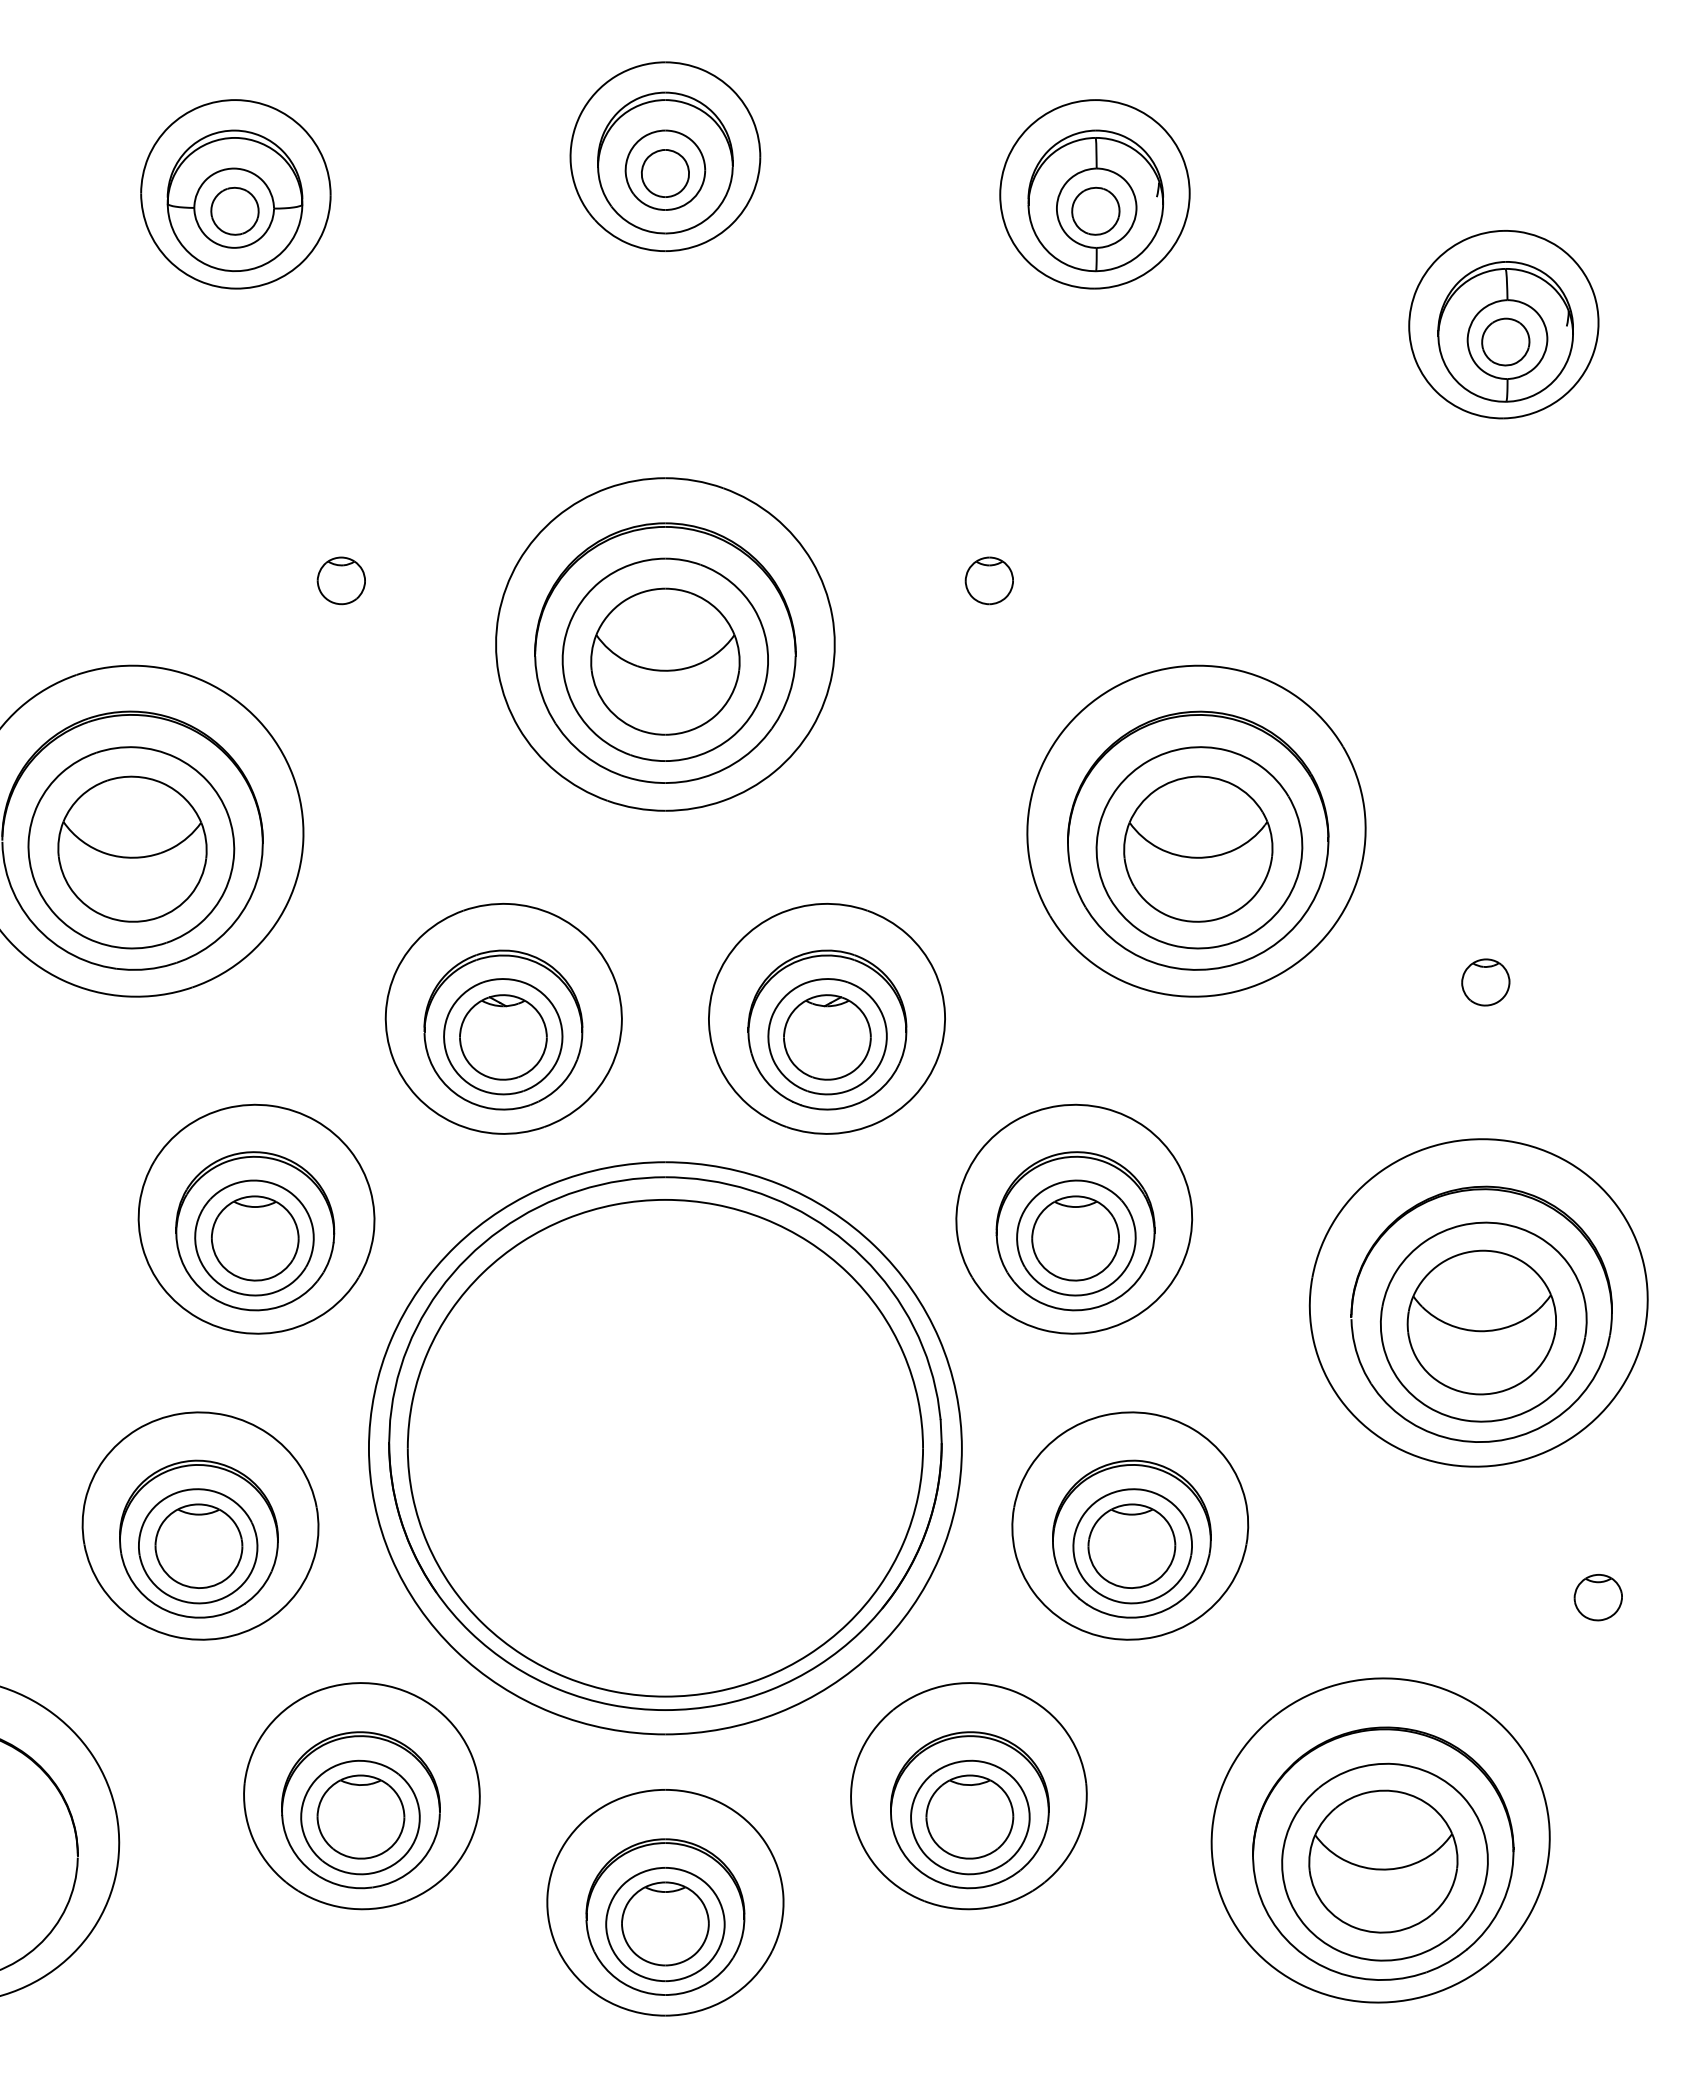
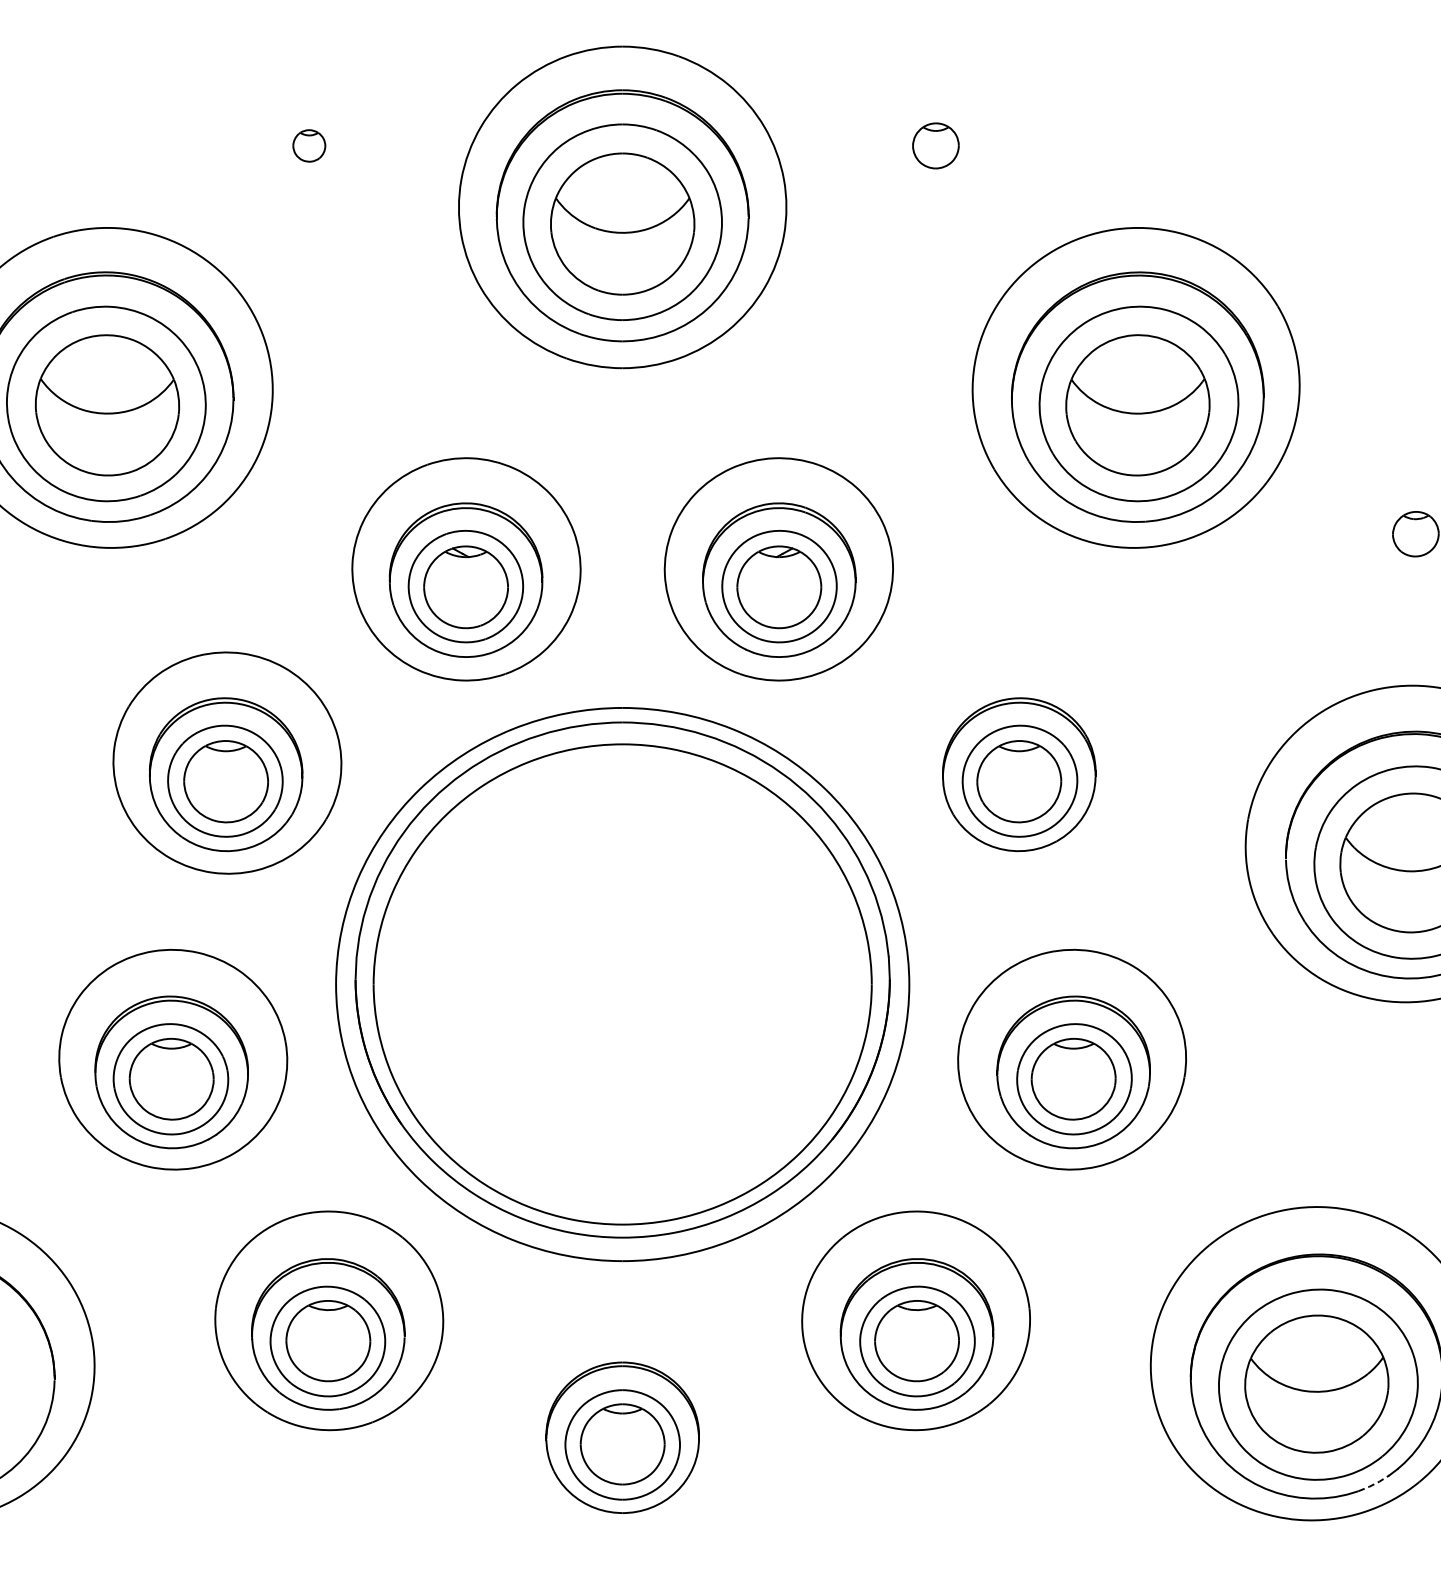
part: (340, 580) -> (308, 145), size x0.7
part: (1074, 1218) -> (1018, 762), removed
part: (665, 1902) -> (622, 1423), removed
line: (1443, 1964) -> (1374, 1483), solid -> dashed

